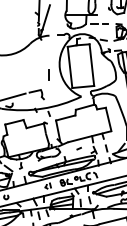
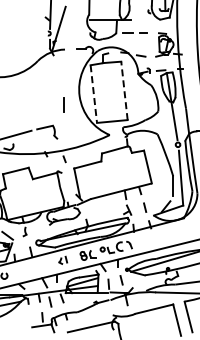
line: (91, 64) -> (124, 90), solid -> dashed
line: (69, 67) -> (93, 94), solid -> dashed
line: (79, 149) -> (106, 208), removed

